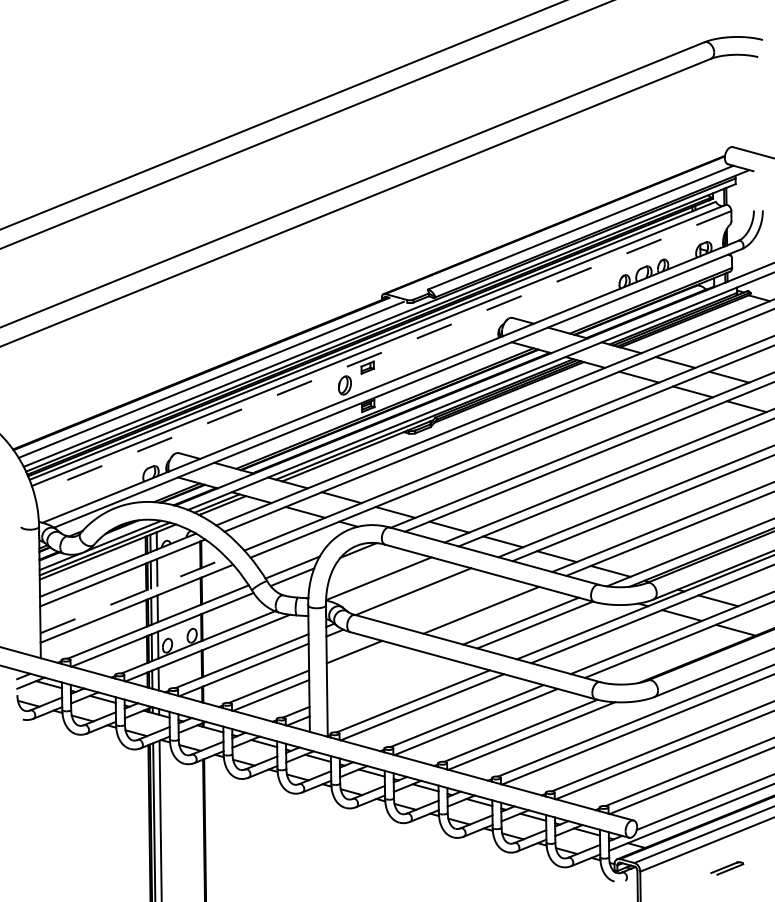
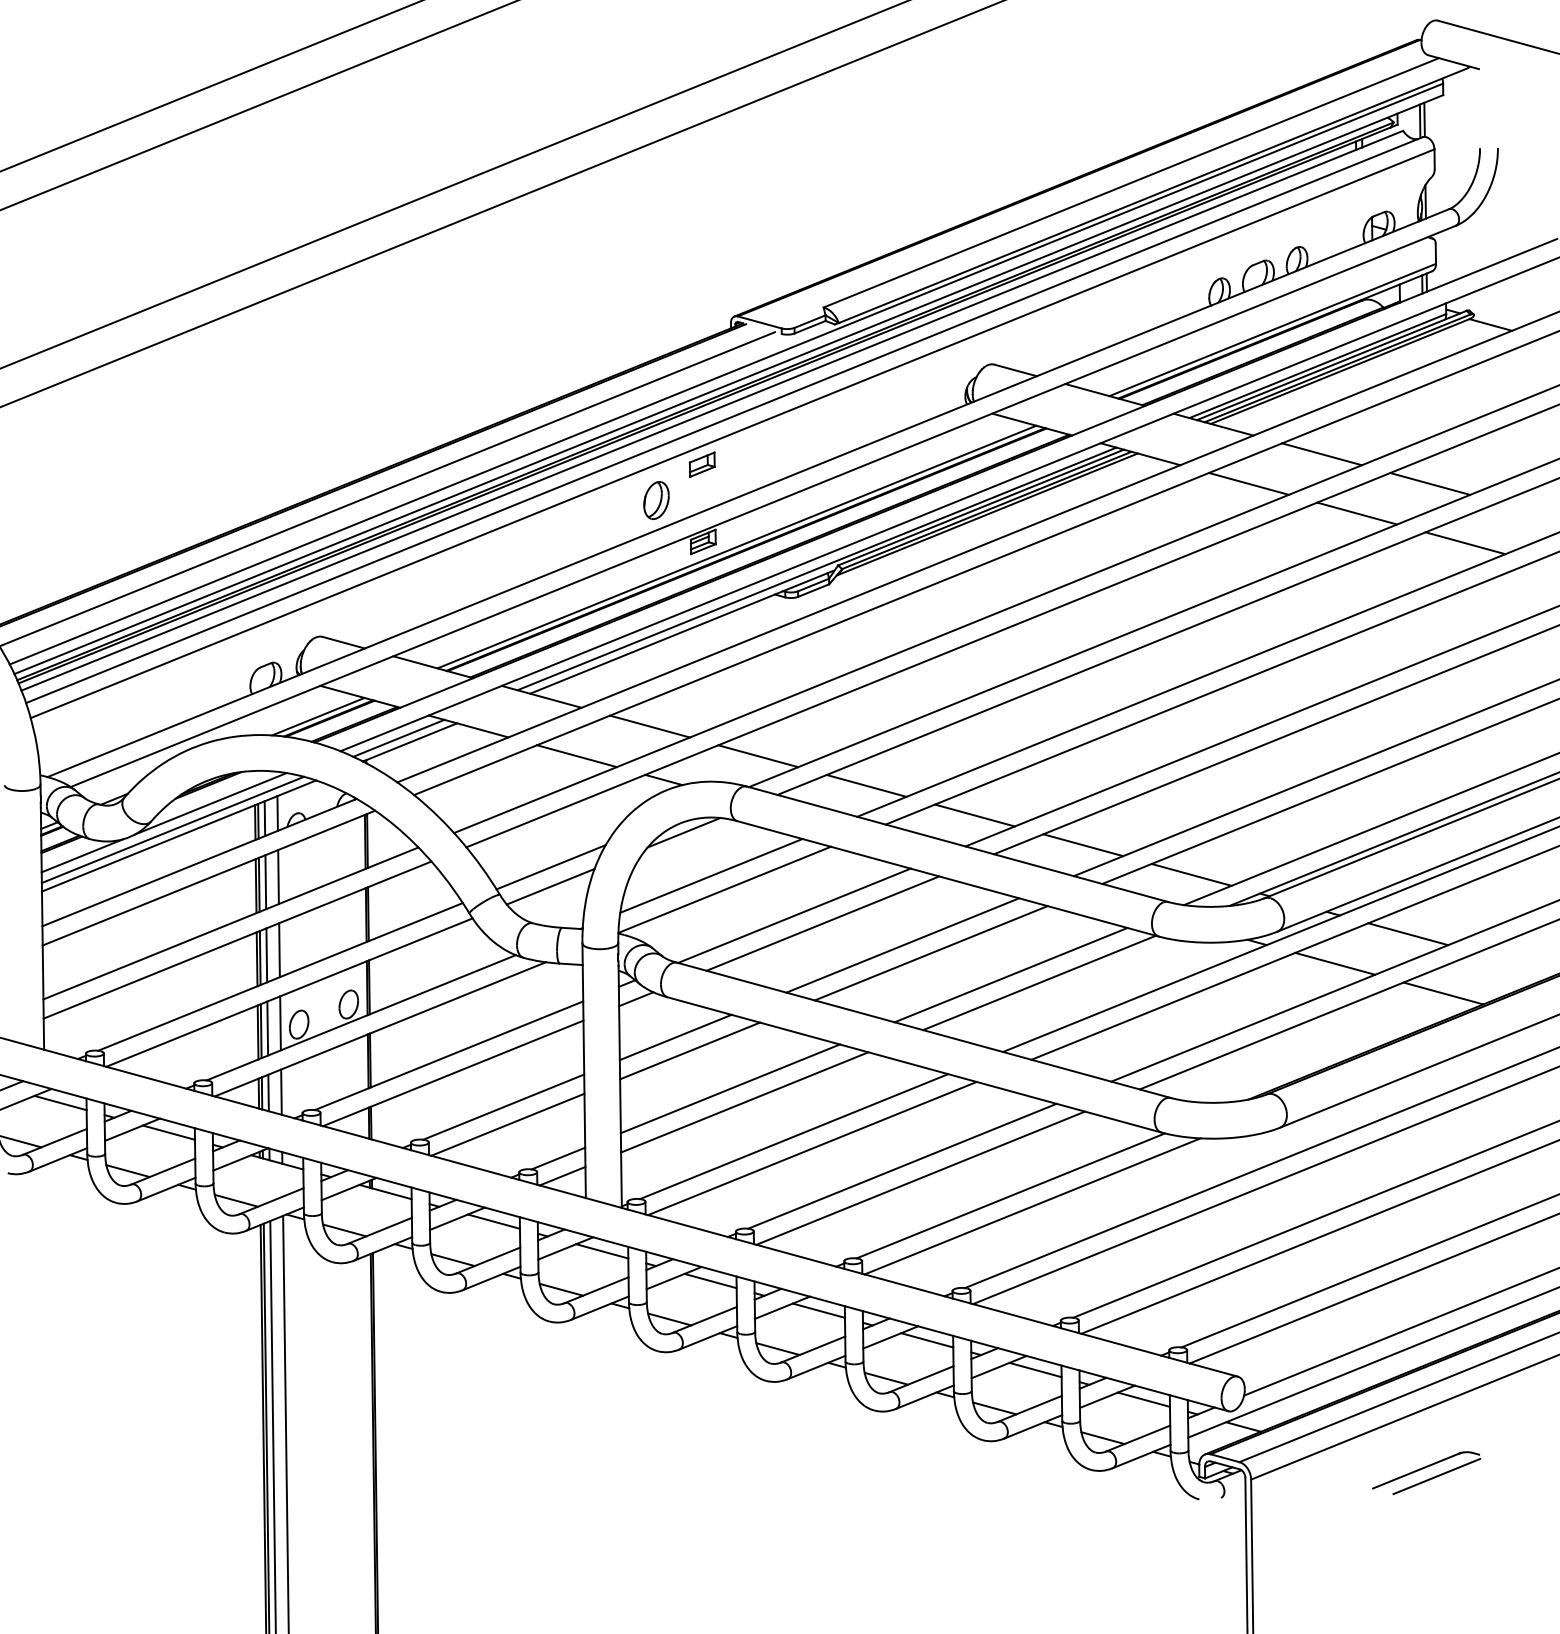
line: (382, 352) -> (732, 434), dashed -> solid
line: (372, 571) -> (711, 875), added
line: (134, 595) -> (232, 923), dashed -> solid
line: (427, 595) -> (822, 923), added
line: (467, 606) -> (903, 945), added
line: (361, 658) -> (689, 1050), added
line: (381, 677) -> (730, 1088), added
line: (388, 684) -> (744, 1102), added
part: (726, 868) -> (1424, 1473), size x1.67

